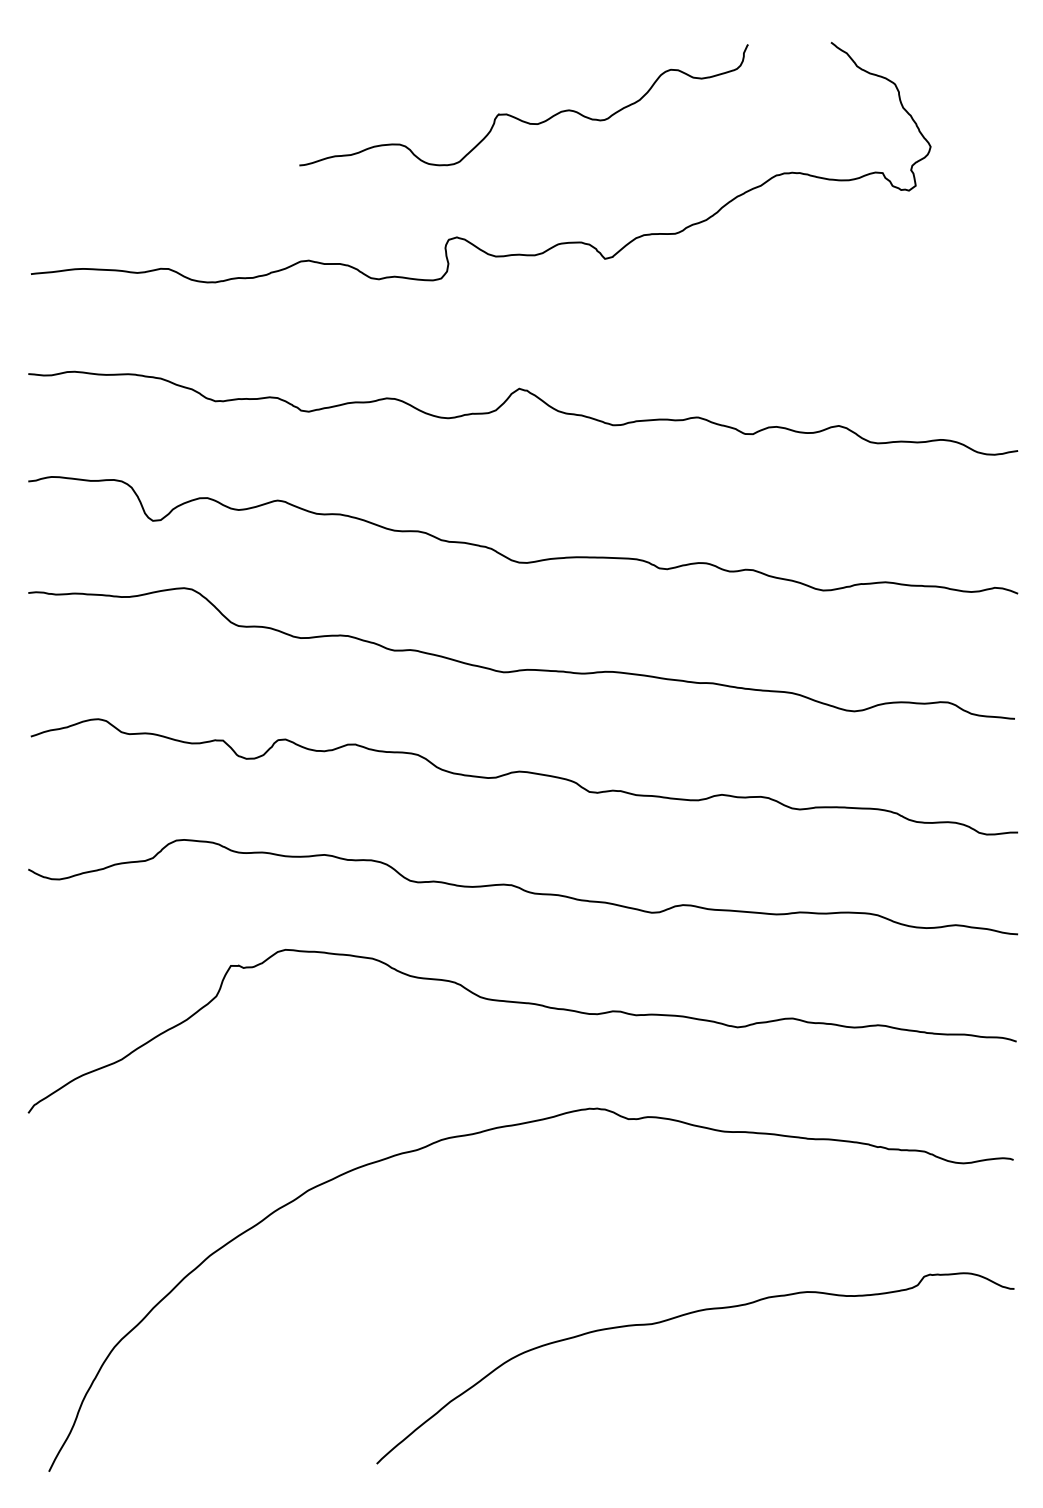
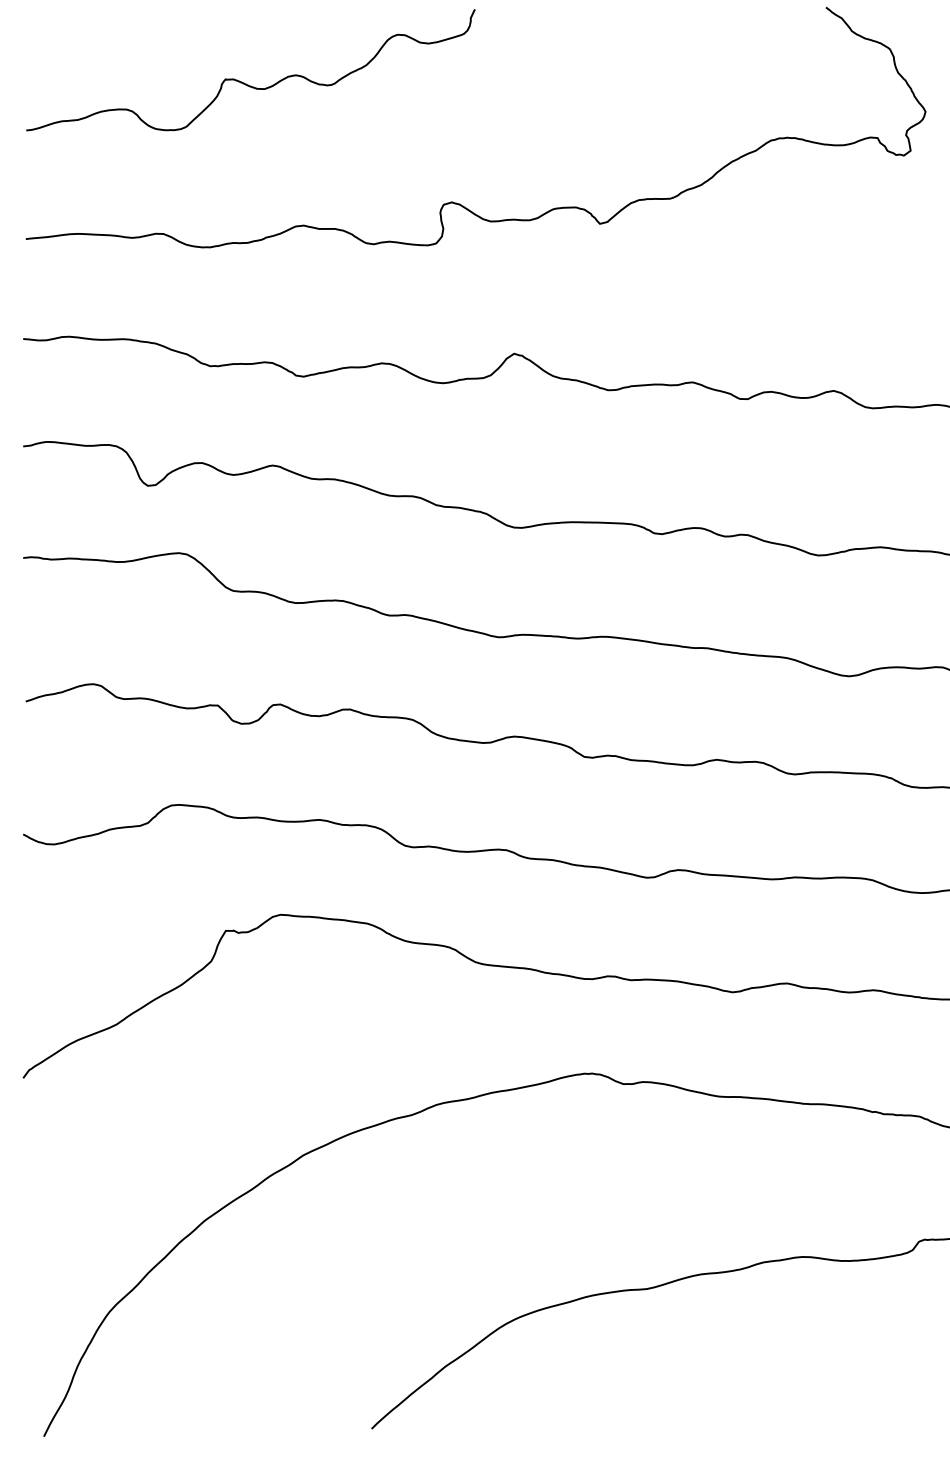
curve: (517, 117) -> (244, 82), moved

